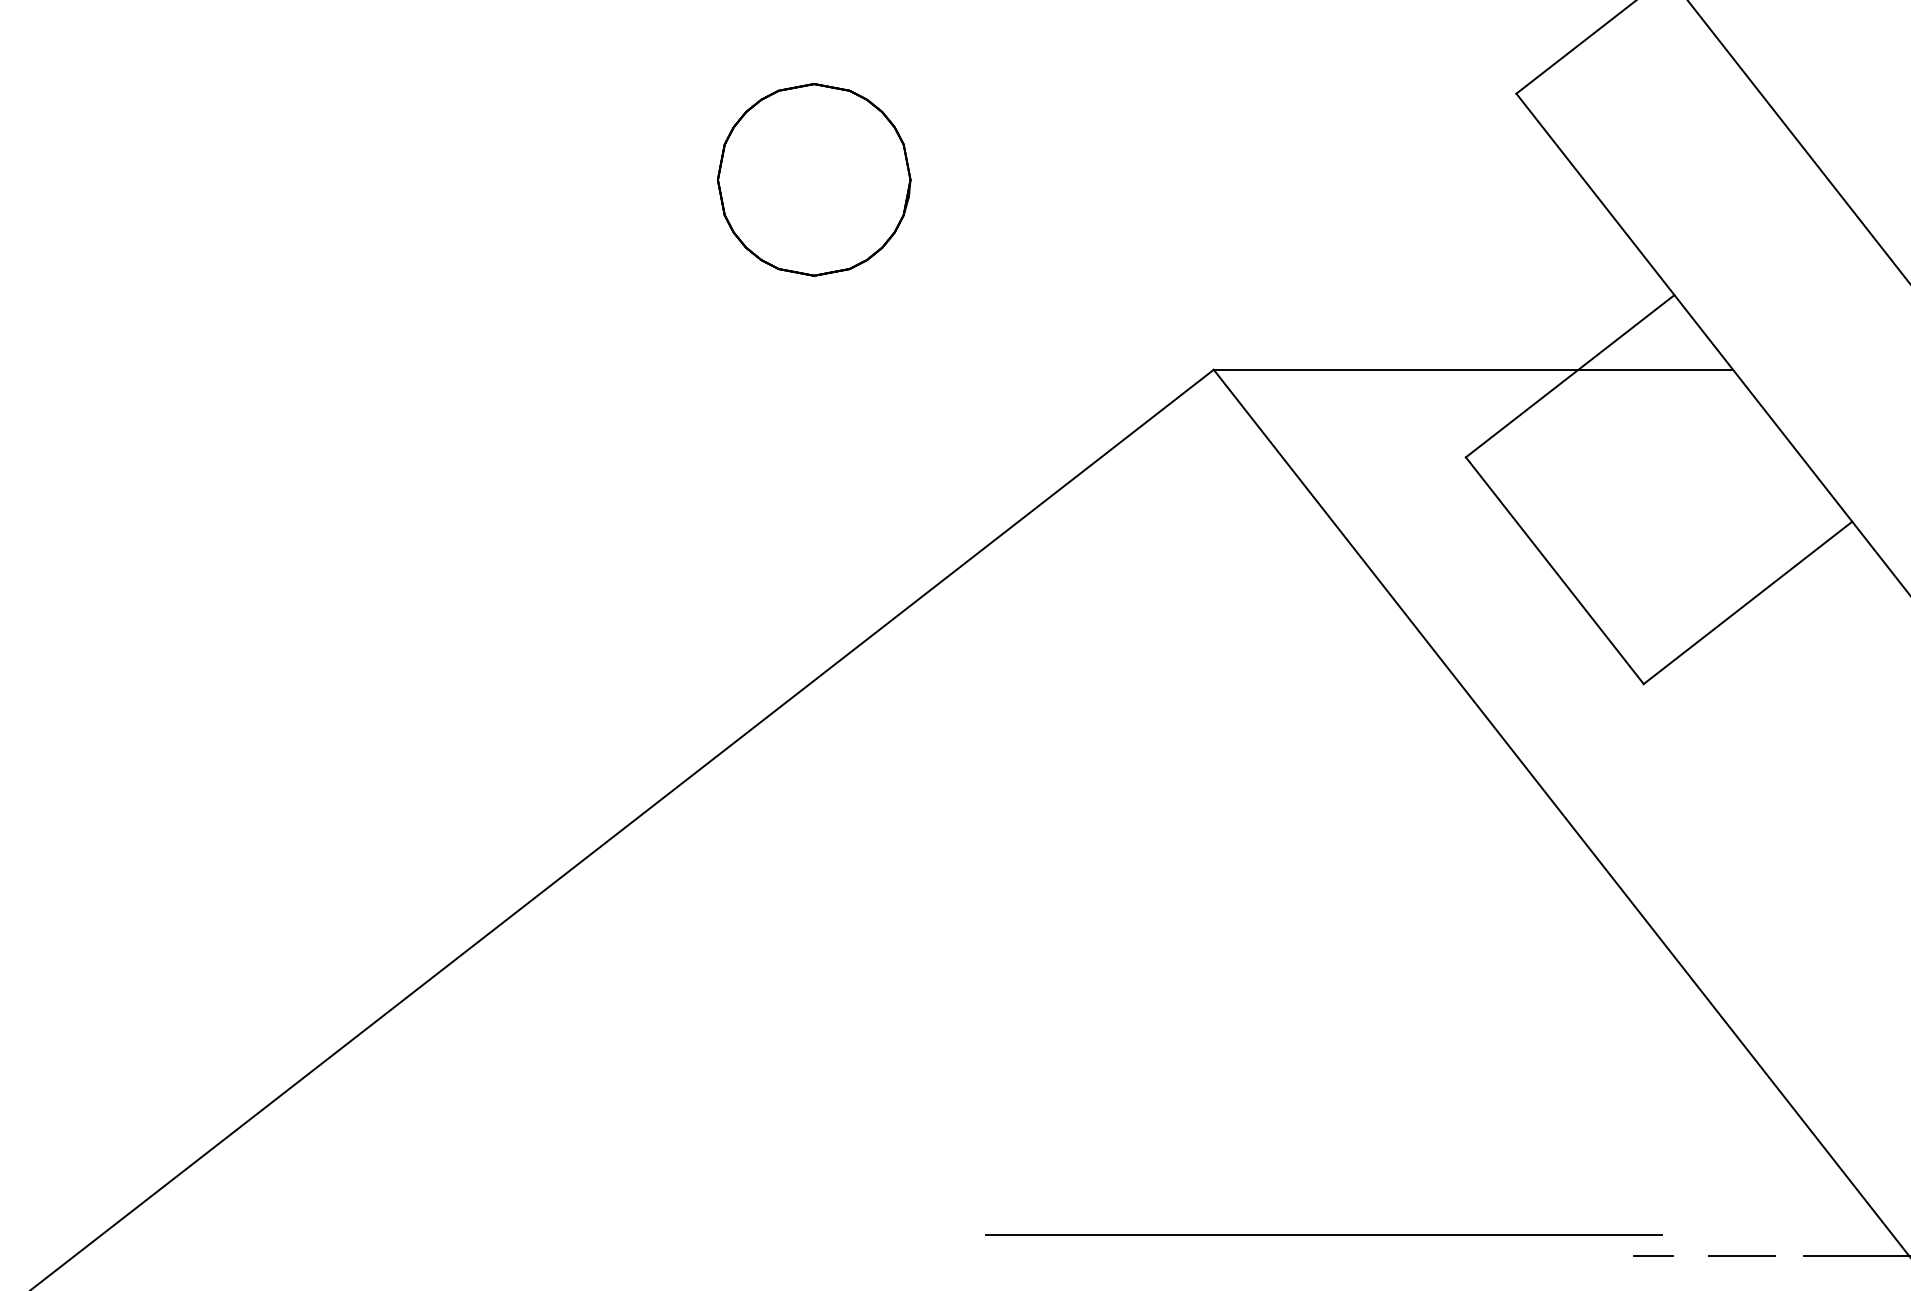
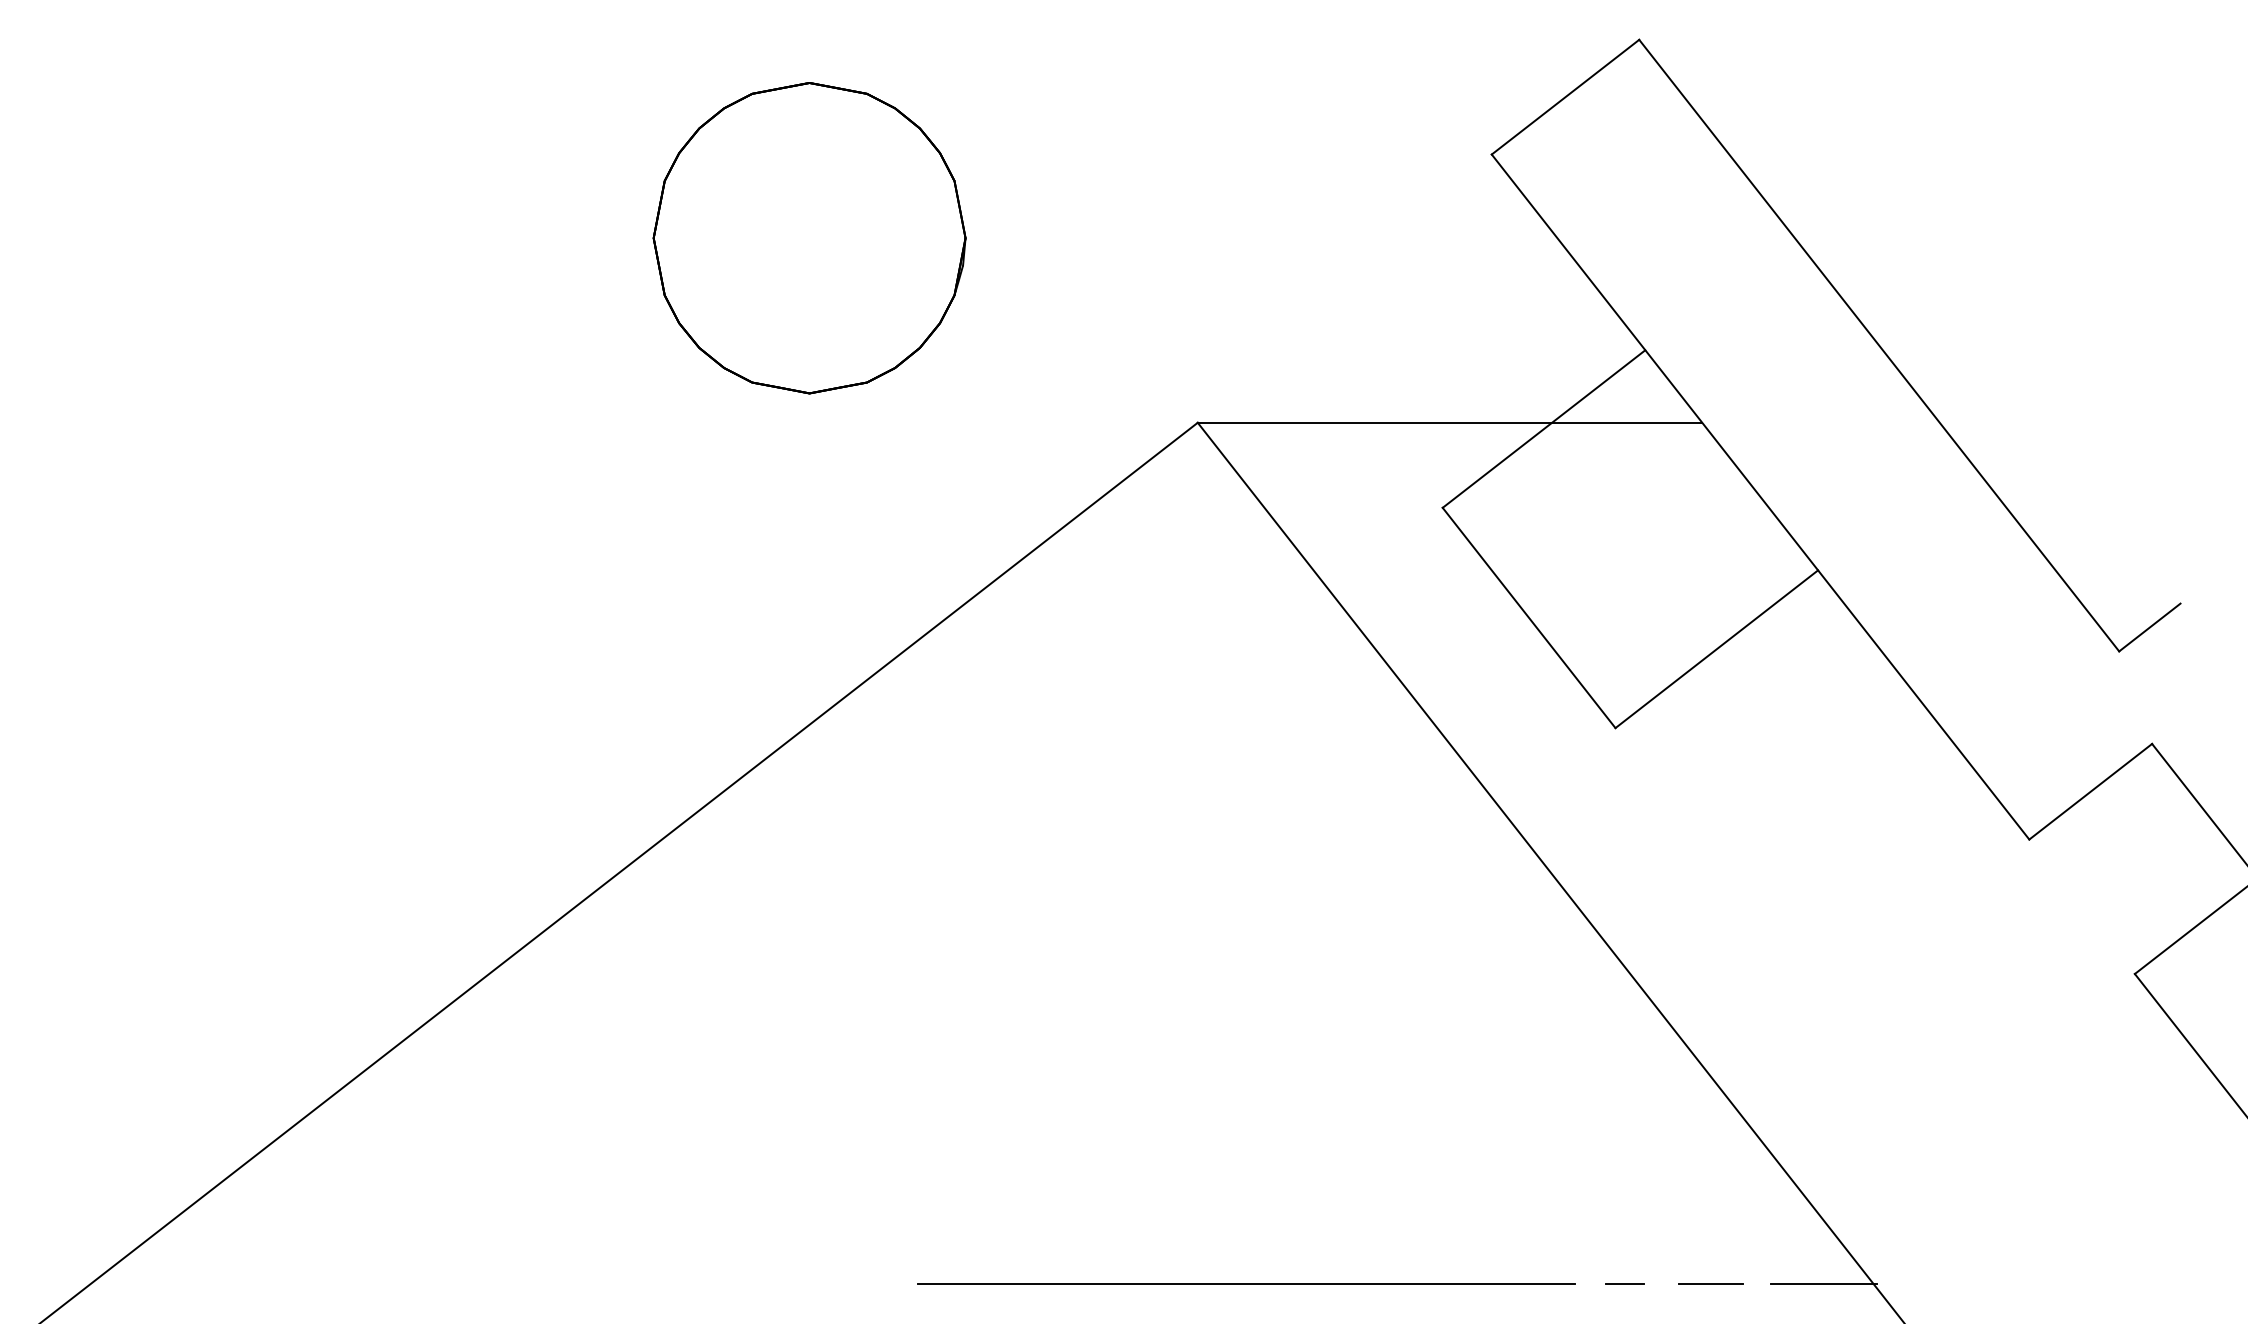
part: (814, 180) -> (809, 238), size x1.67
line: (1323, 1234) -> (1246, 1283), moved

